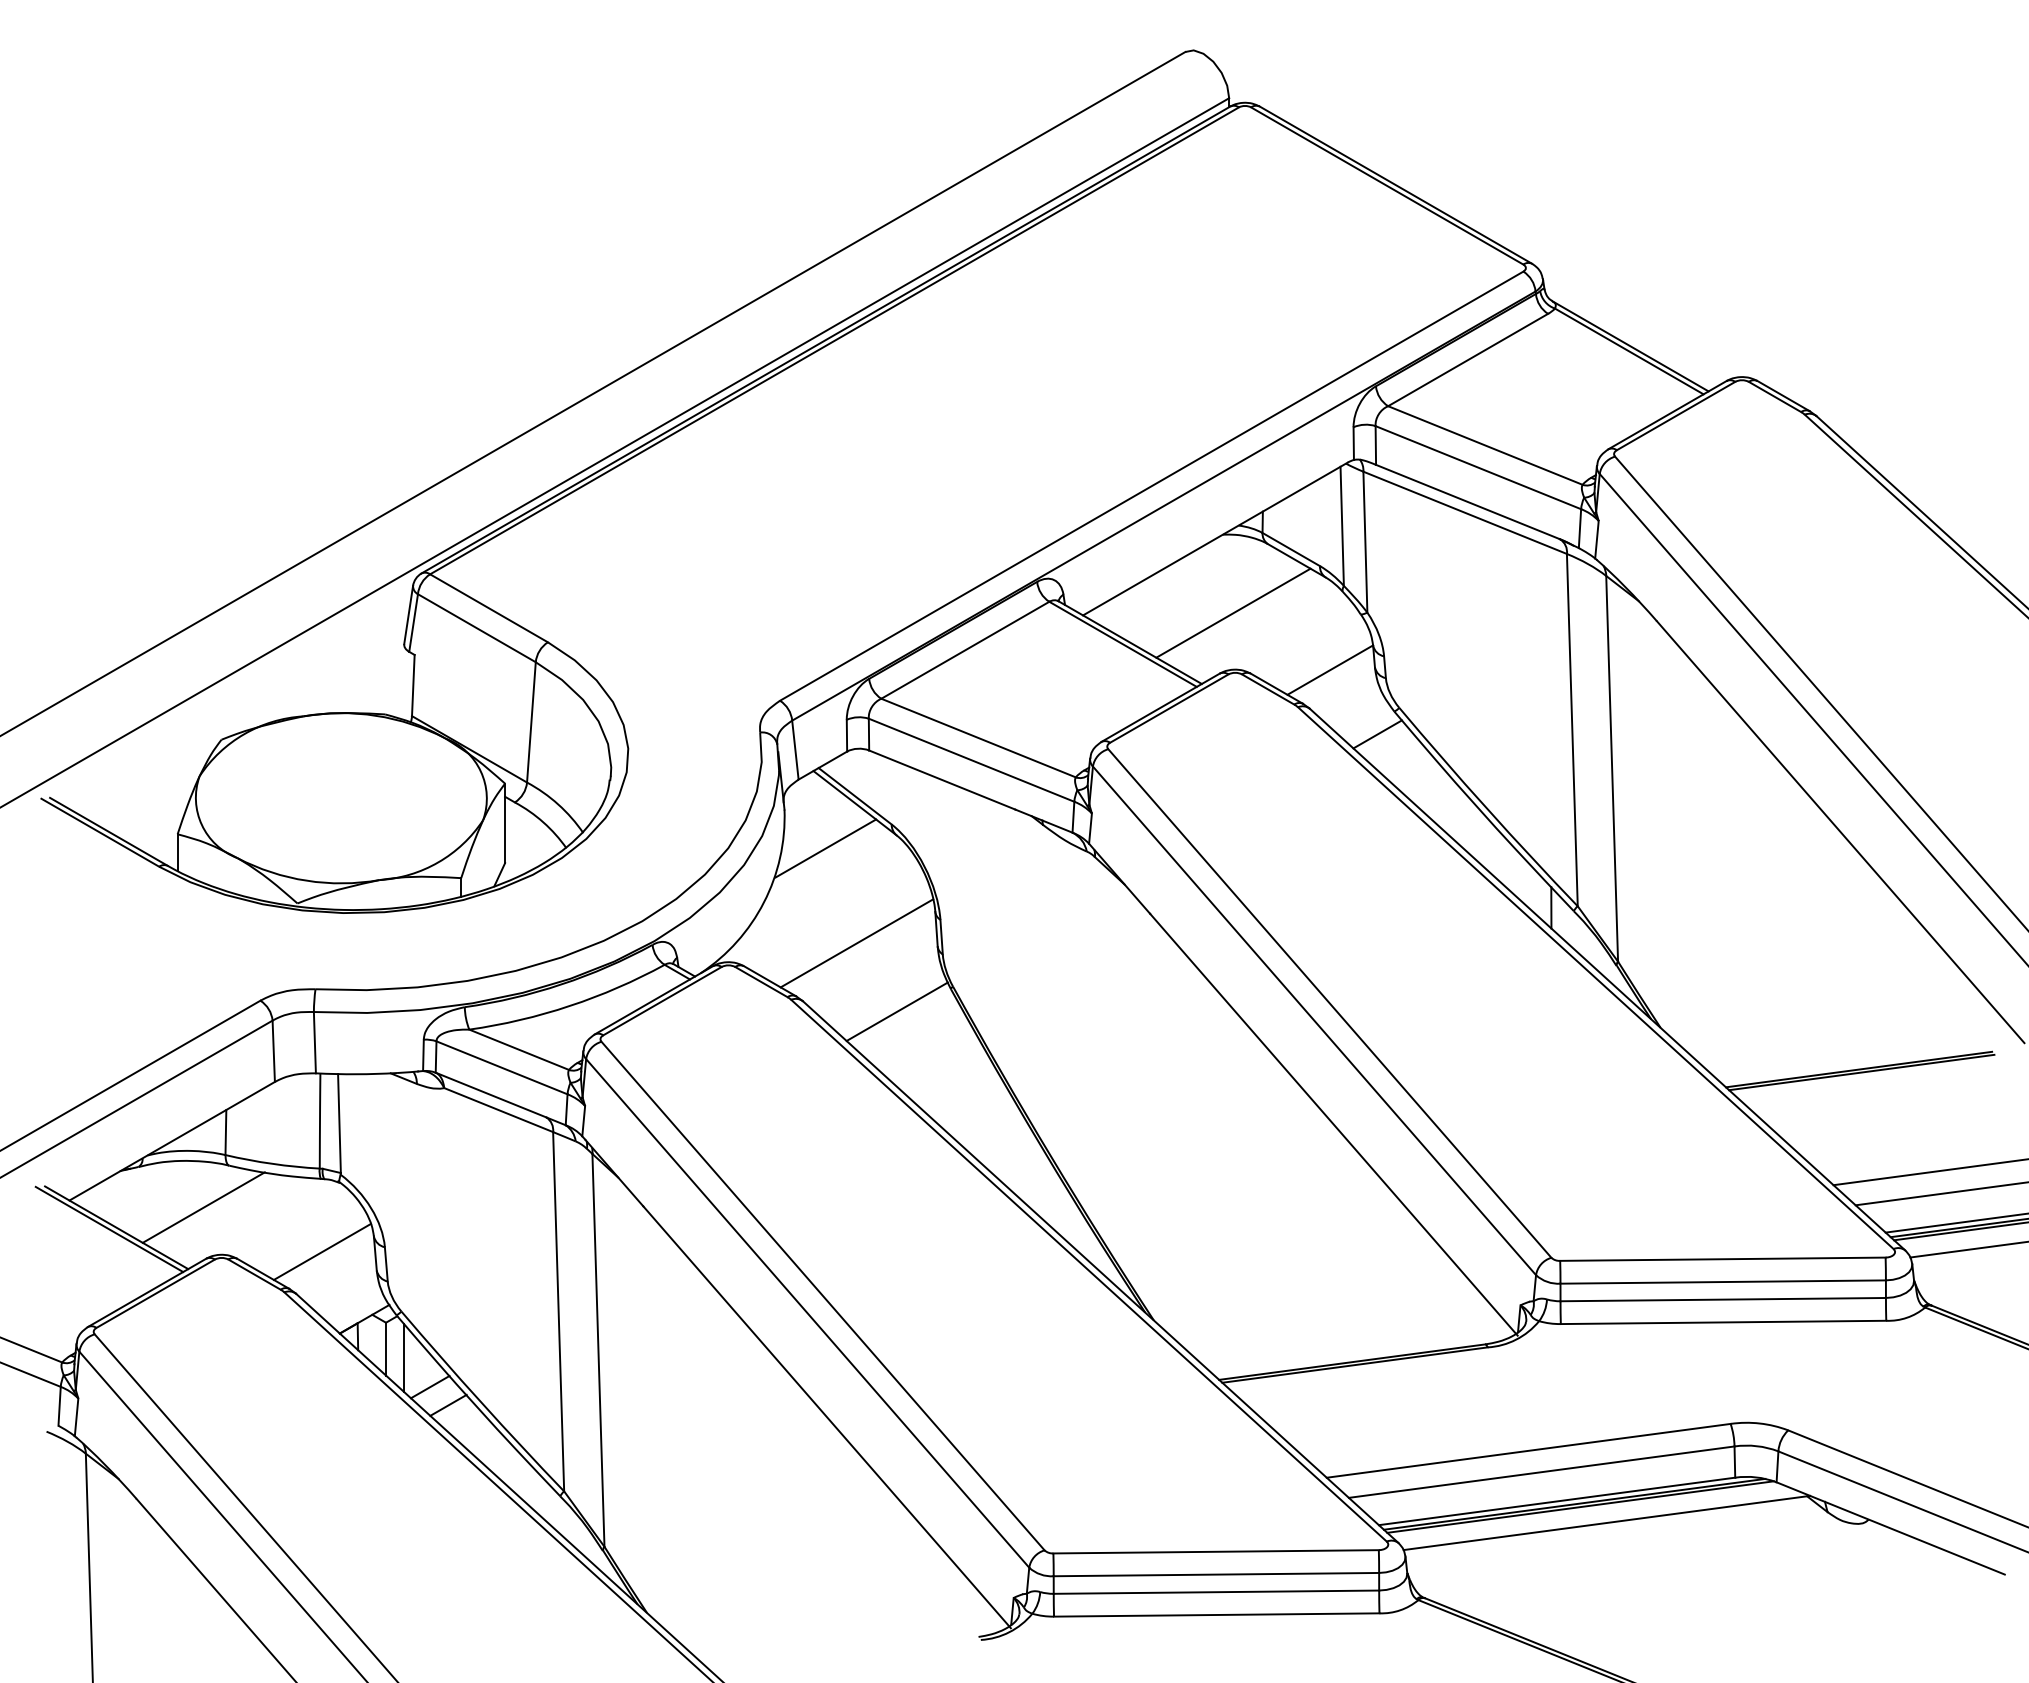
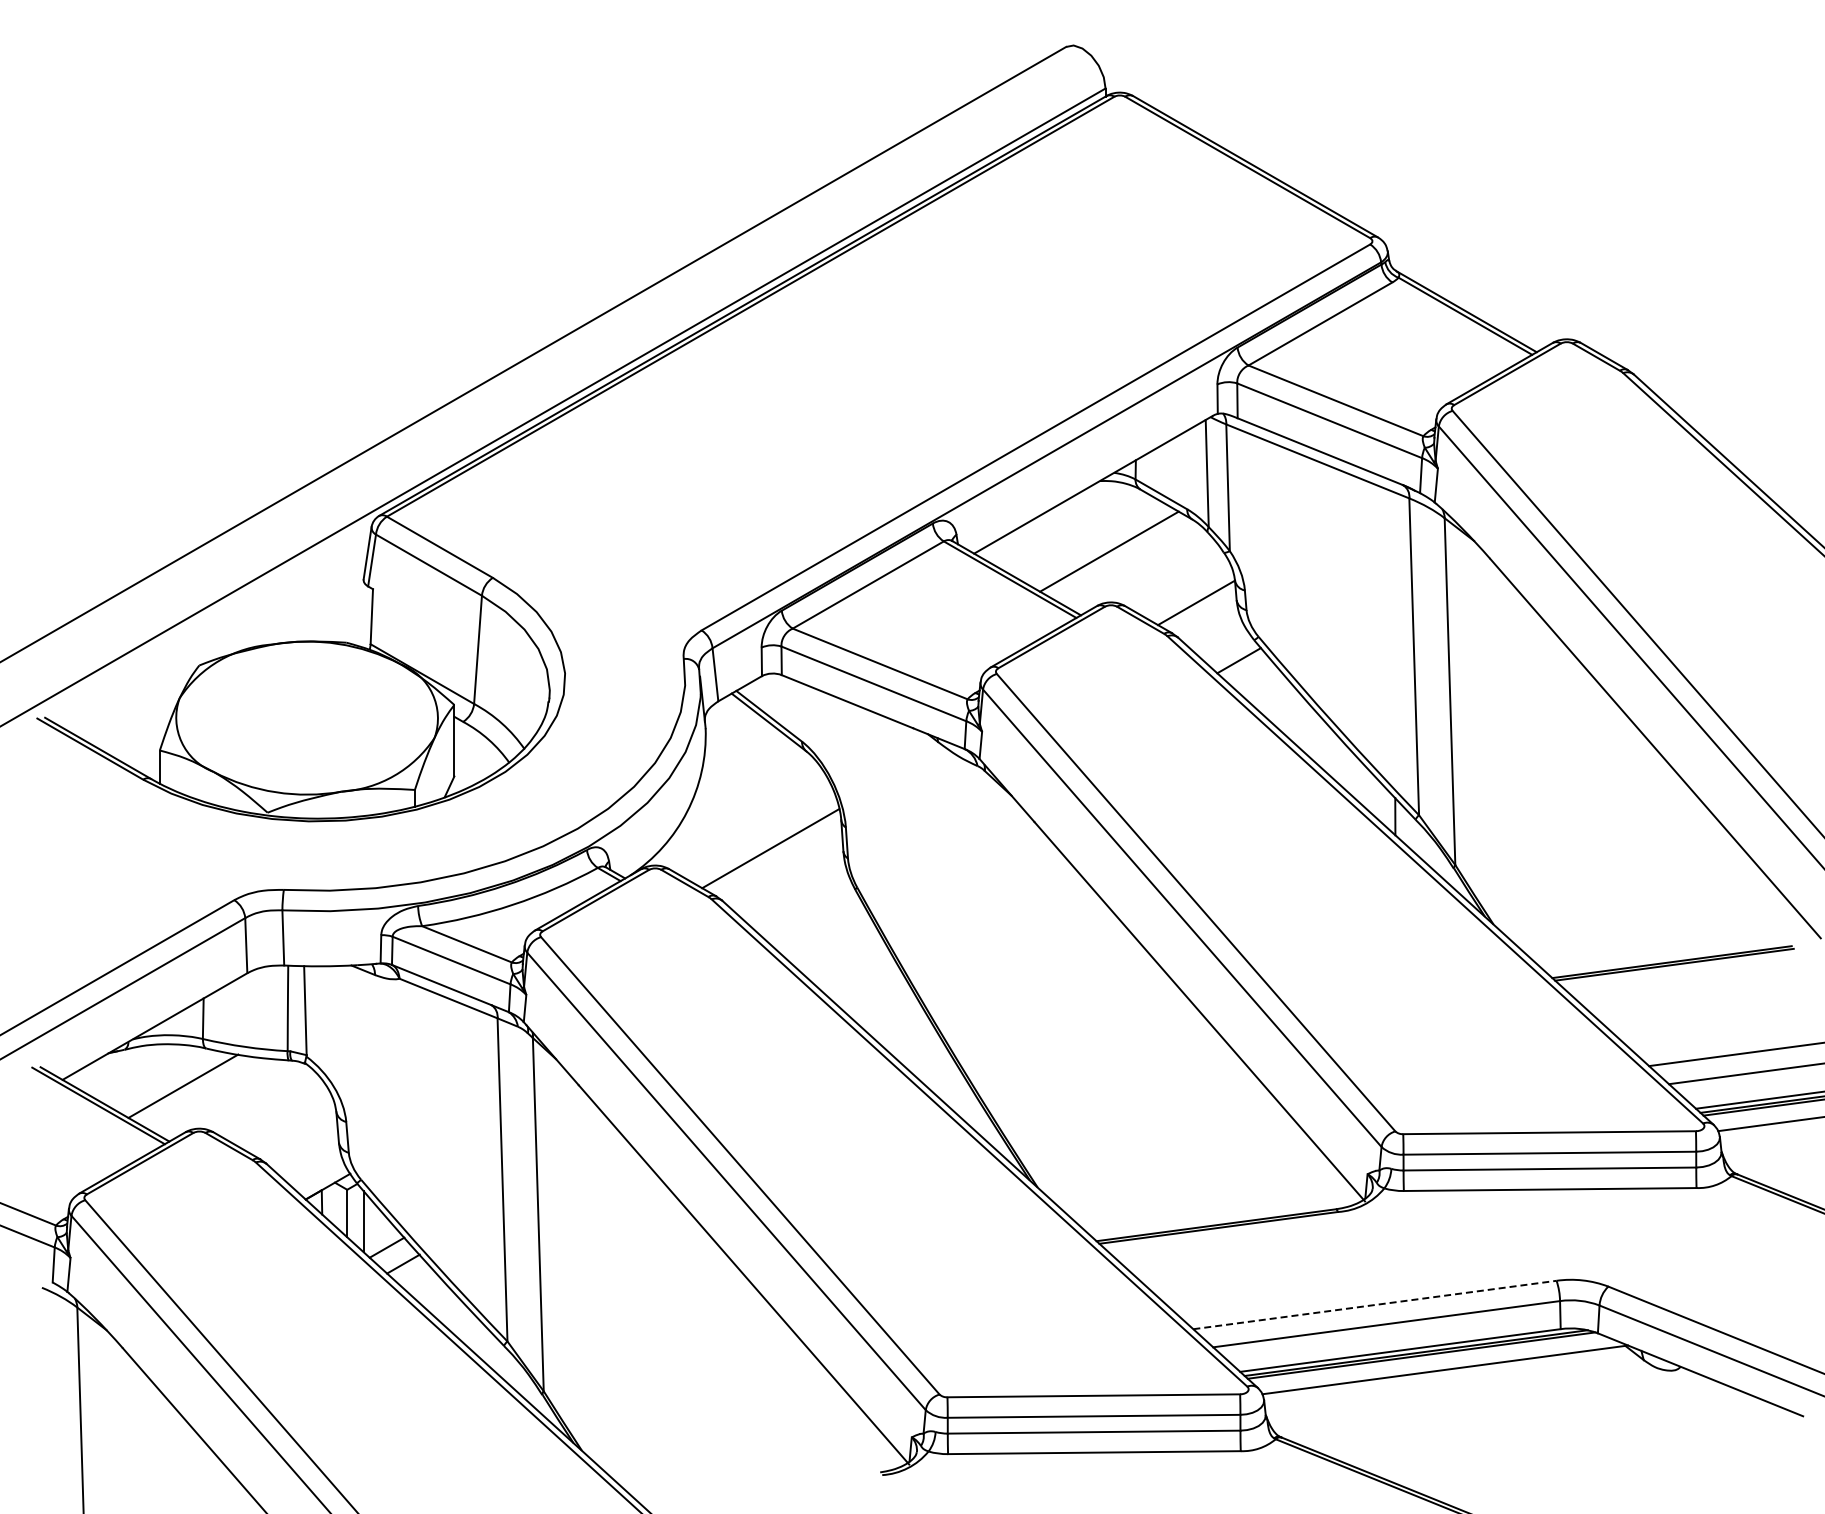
line: (825, 848) -> (742, 763), removed
line: (896, 1011) -> (806, 909), removed
line: (321, 1251) -> (289, 1125), removed
line: (1529, 1450) -> (1375, 1304), solid -> dashed

